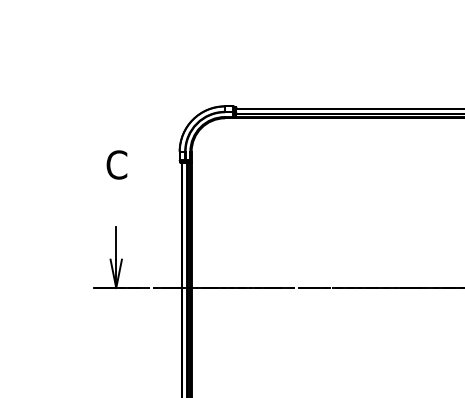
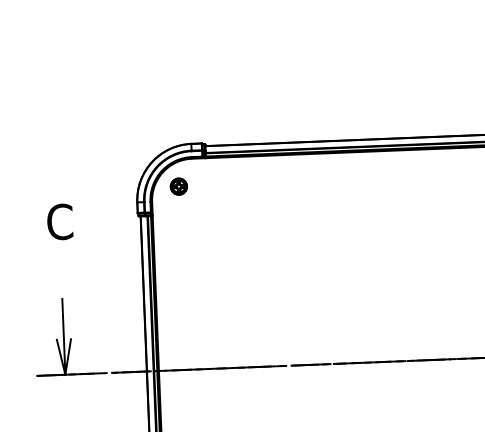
part: (213, 139) -> (178, 185), added

